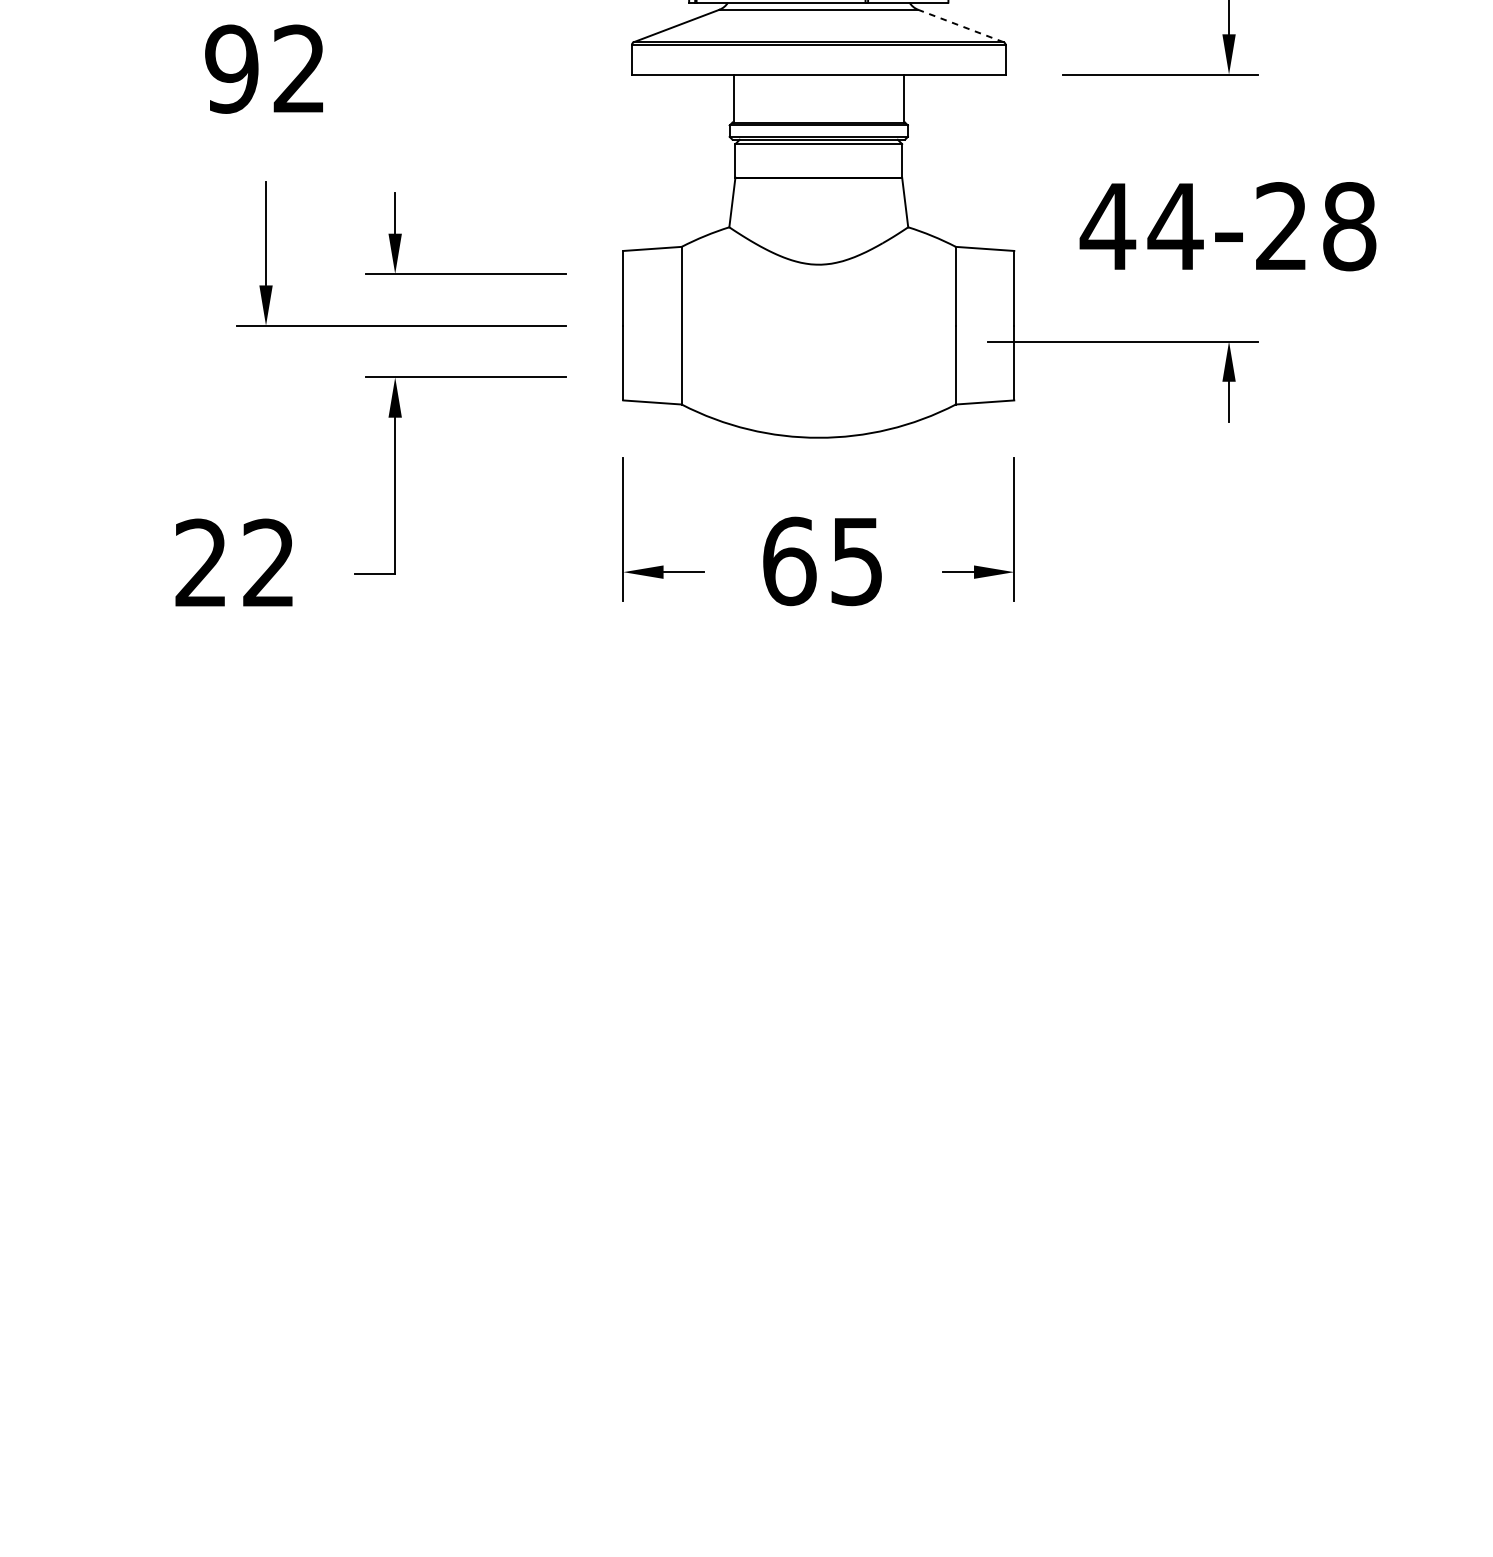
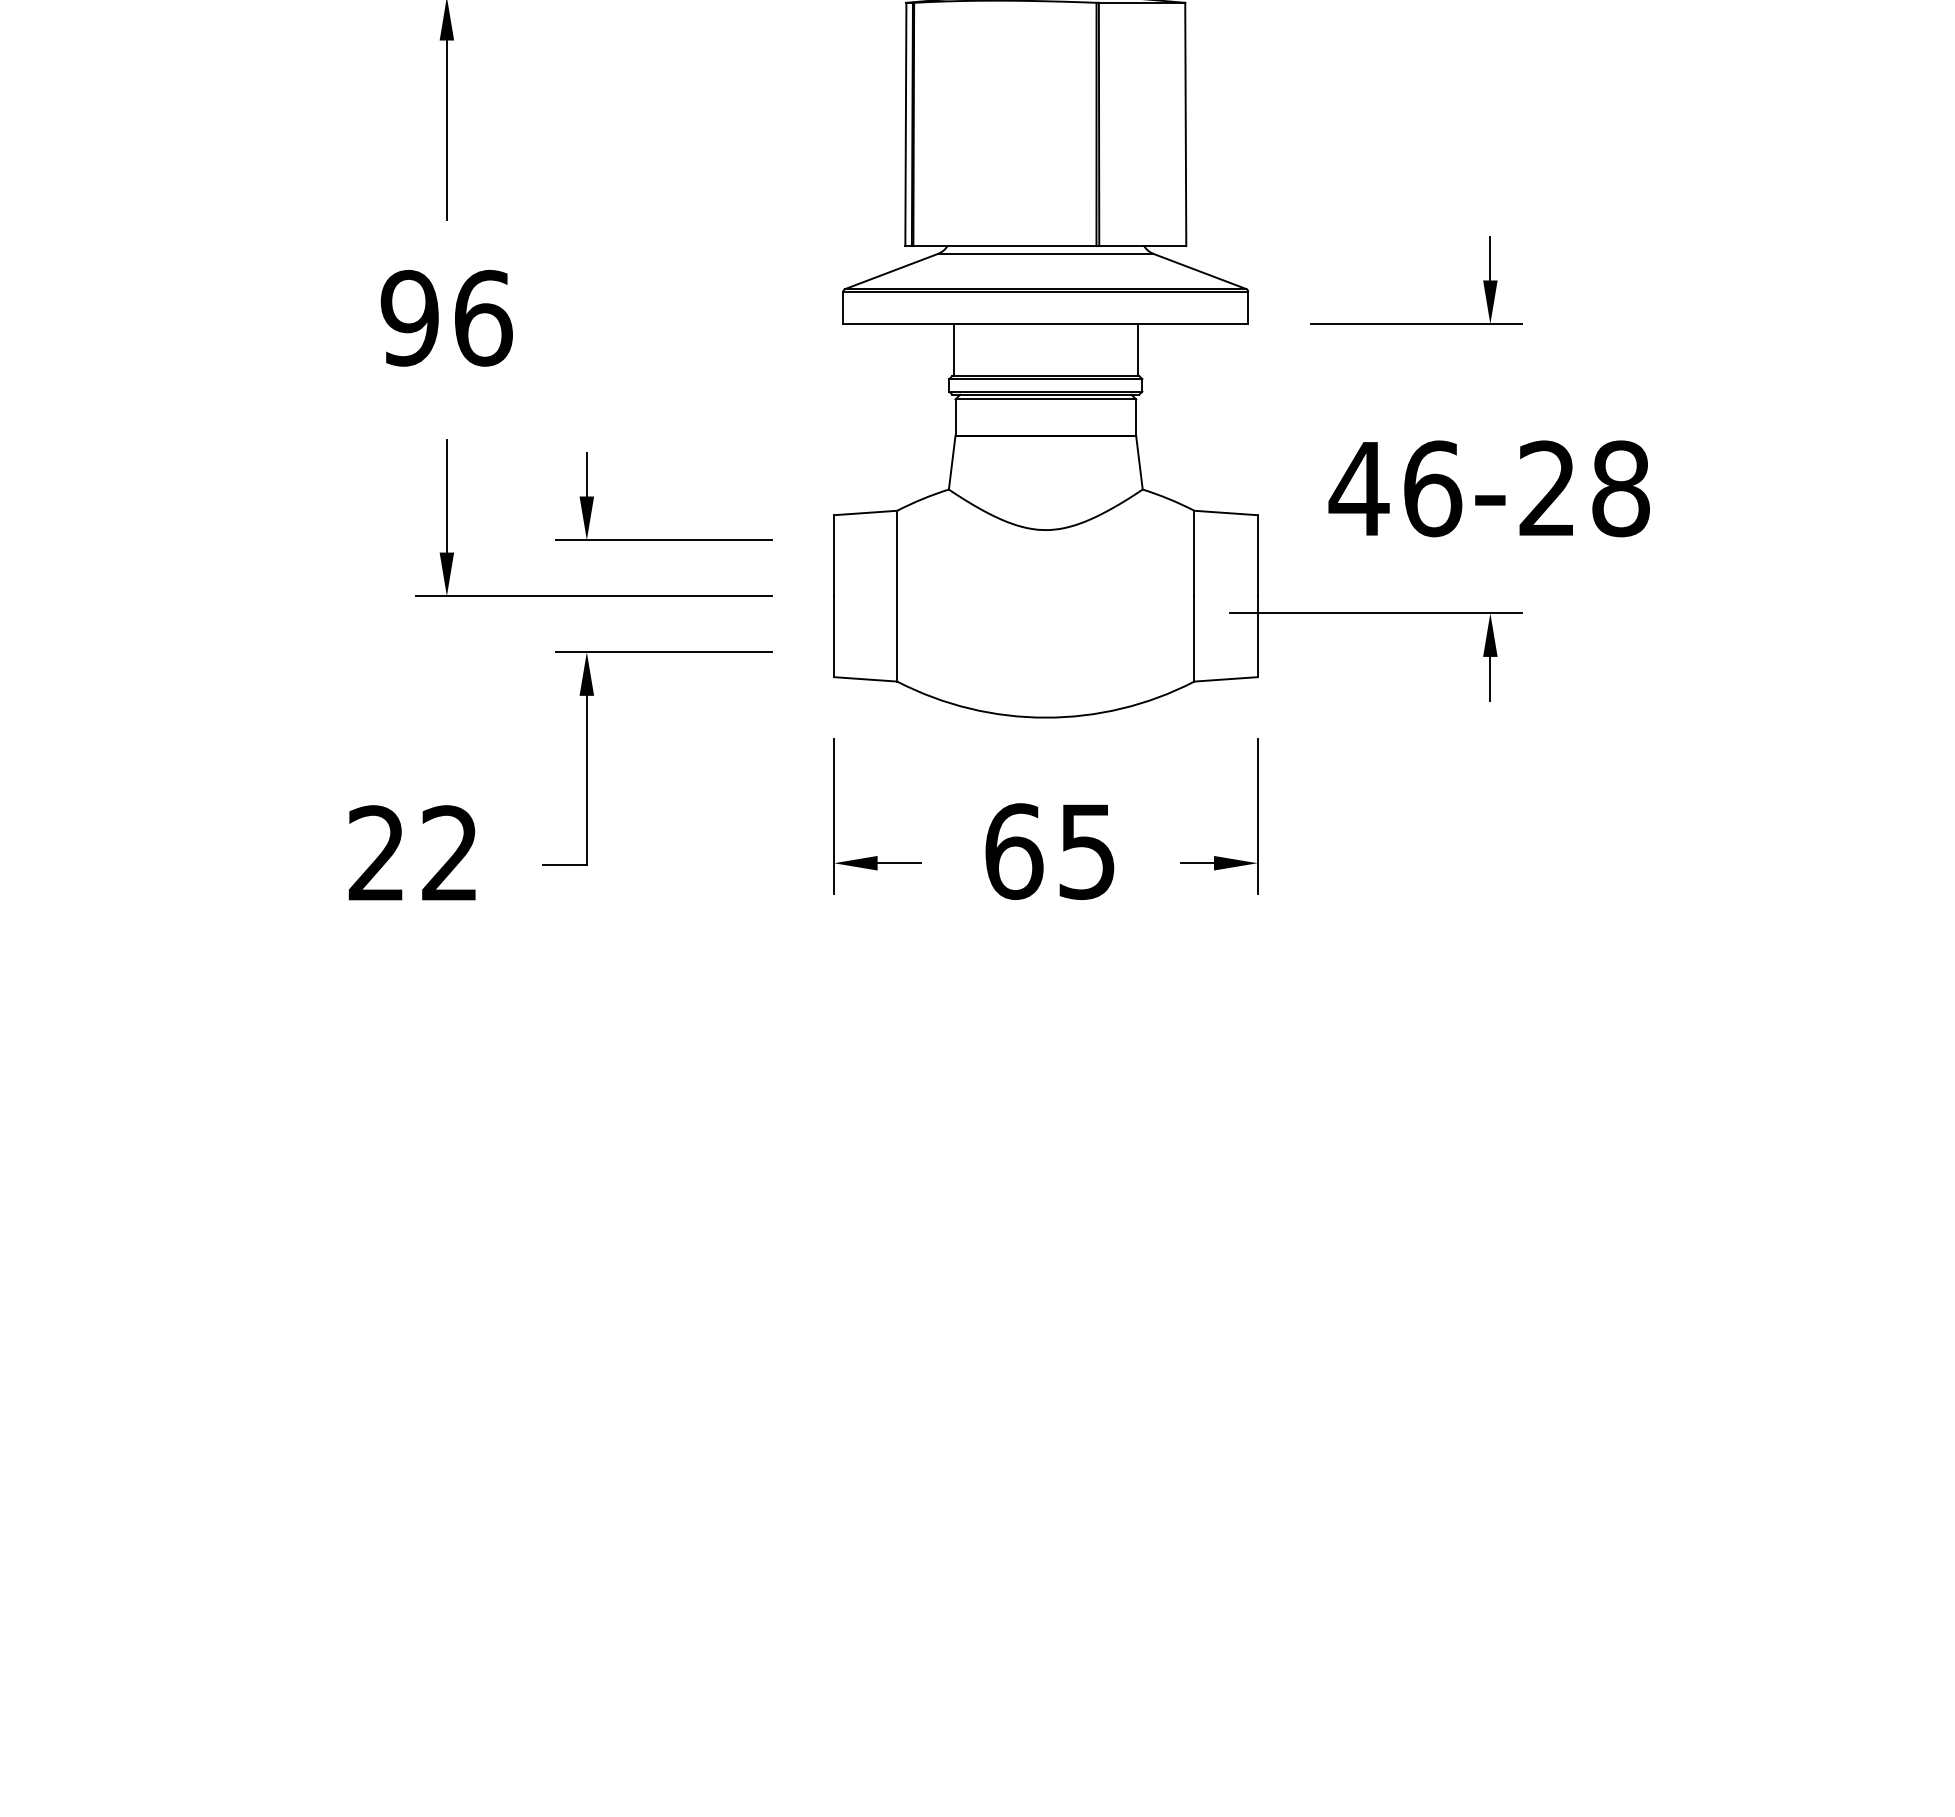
line: (960, 26) -> (1199, 271), dashed -> solid
text: (299, 68) -> (483, 317), 92 -> 96
text: (1175, 226) -> (1432, 488), 44-28 -> 46-28

